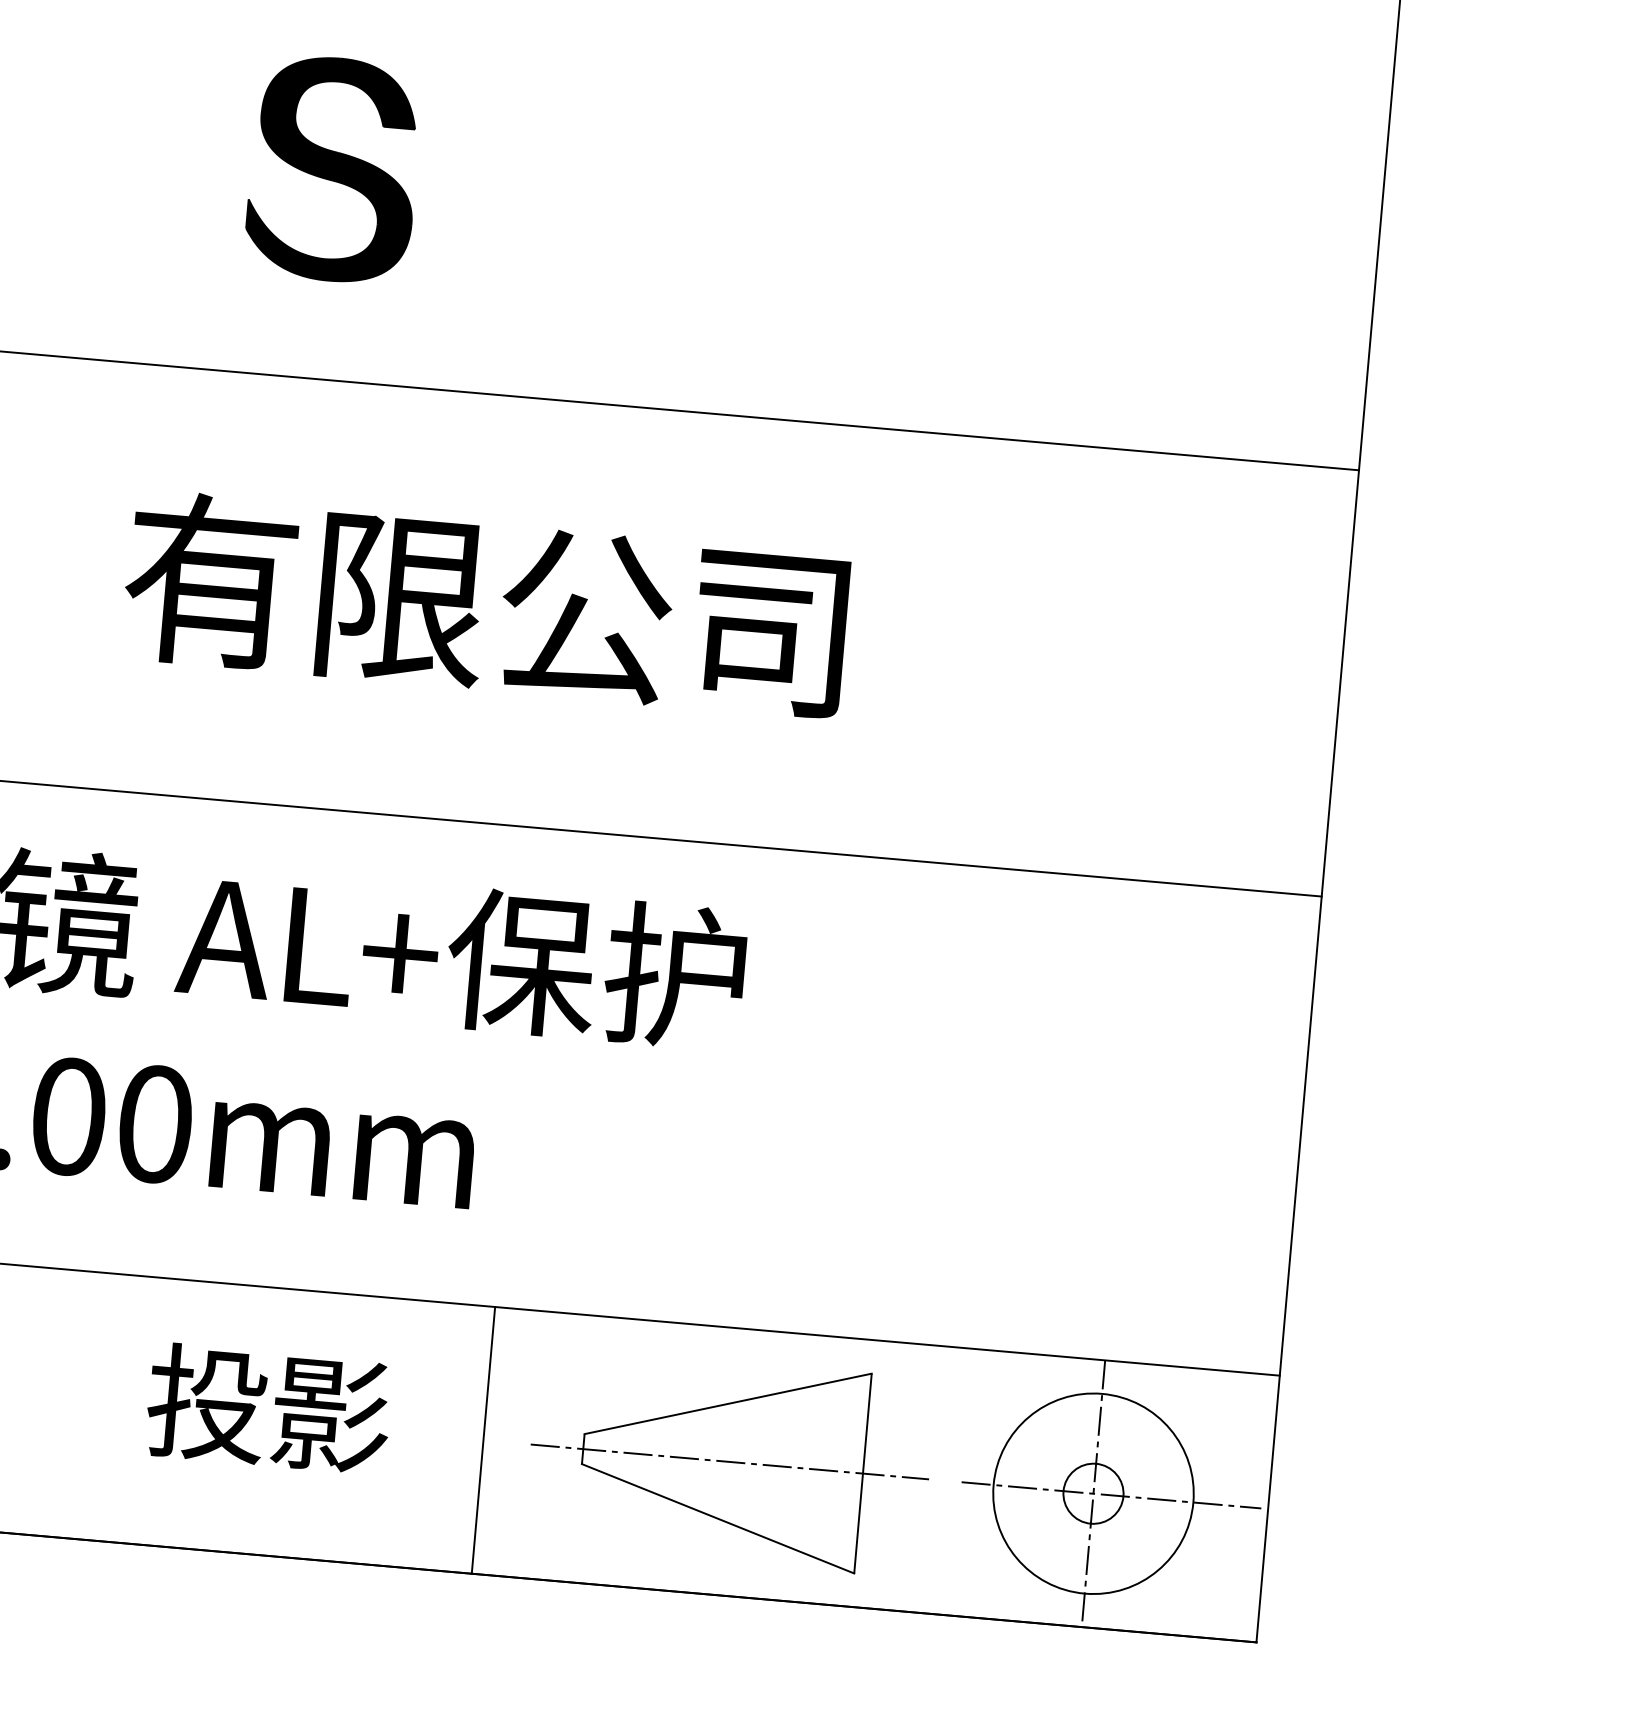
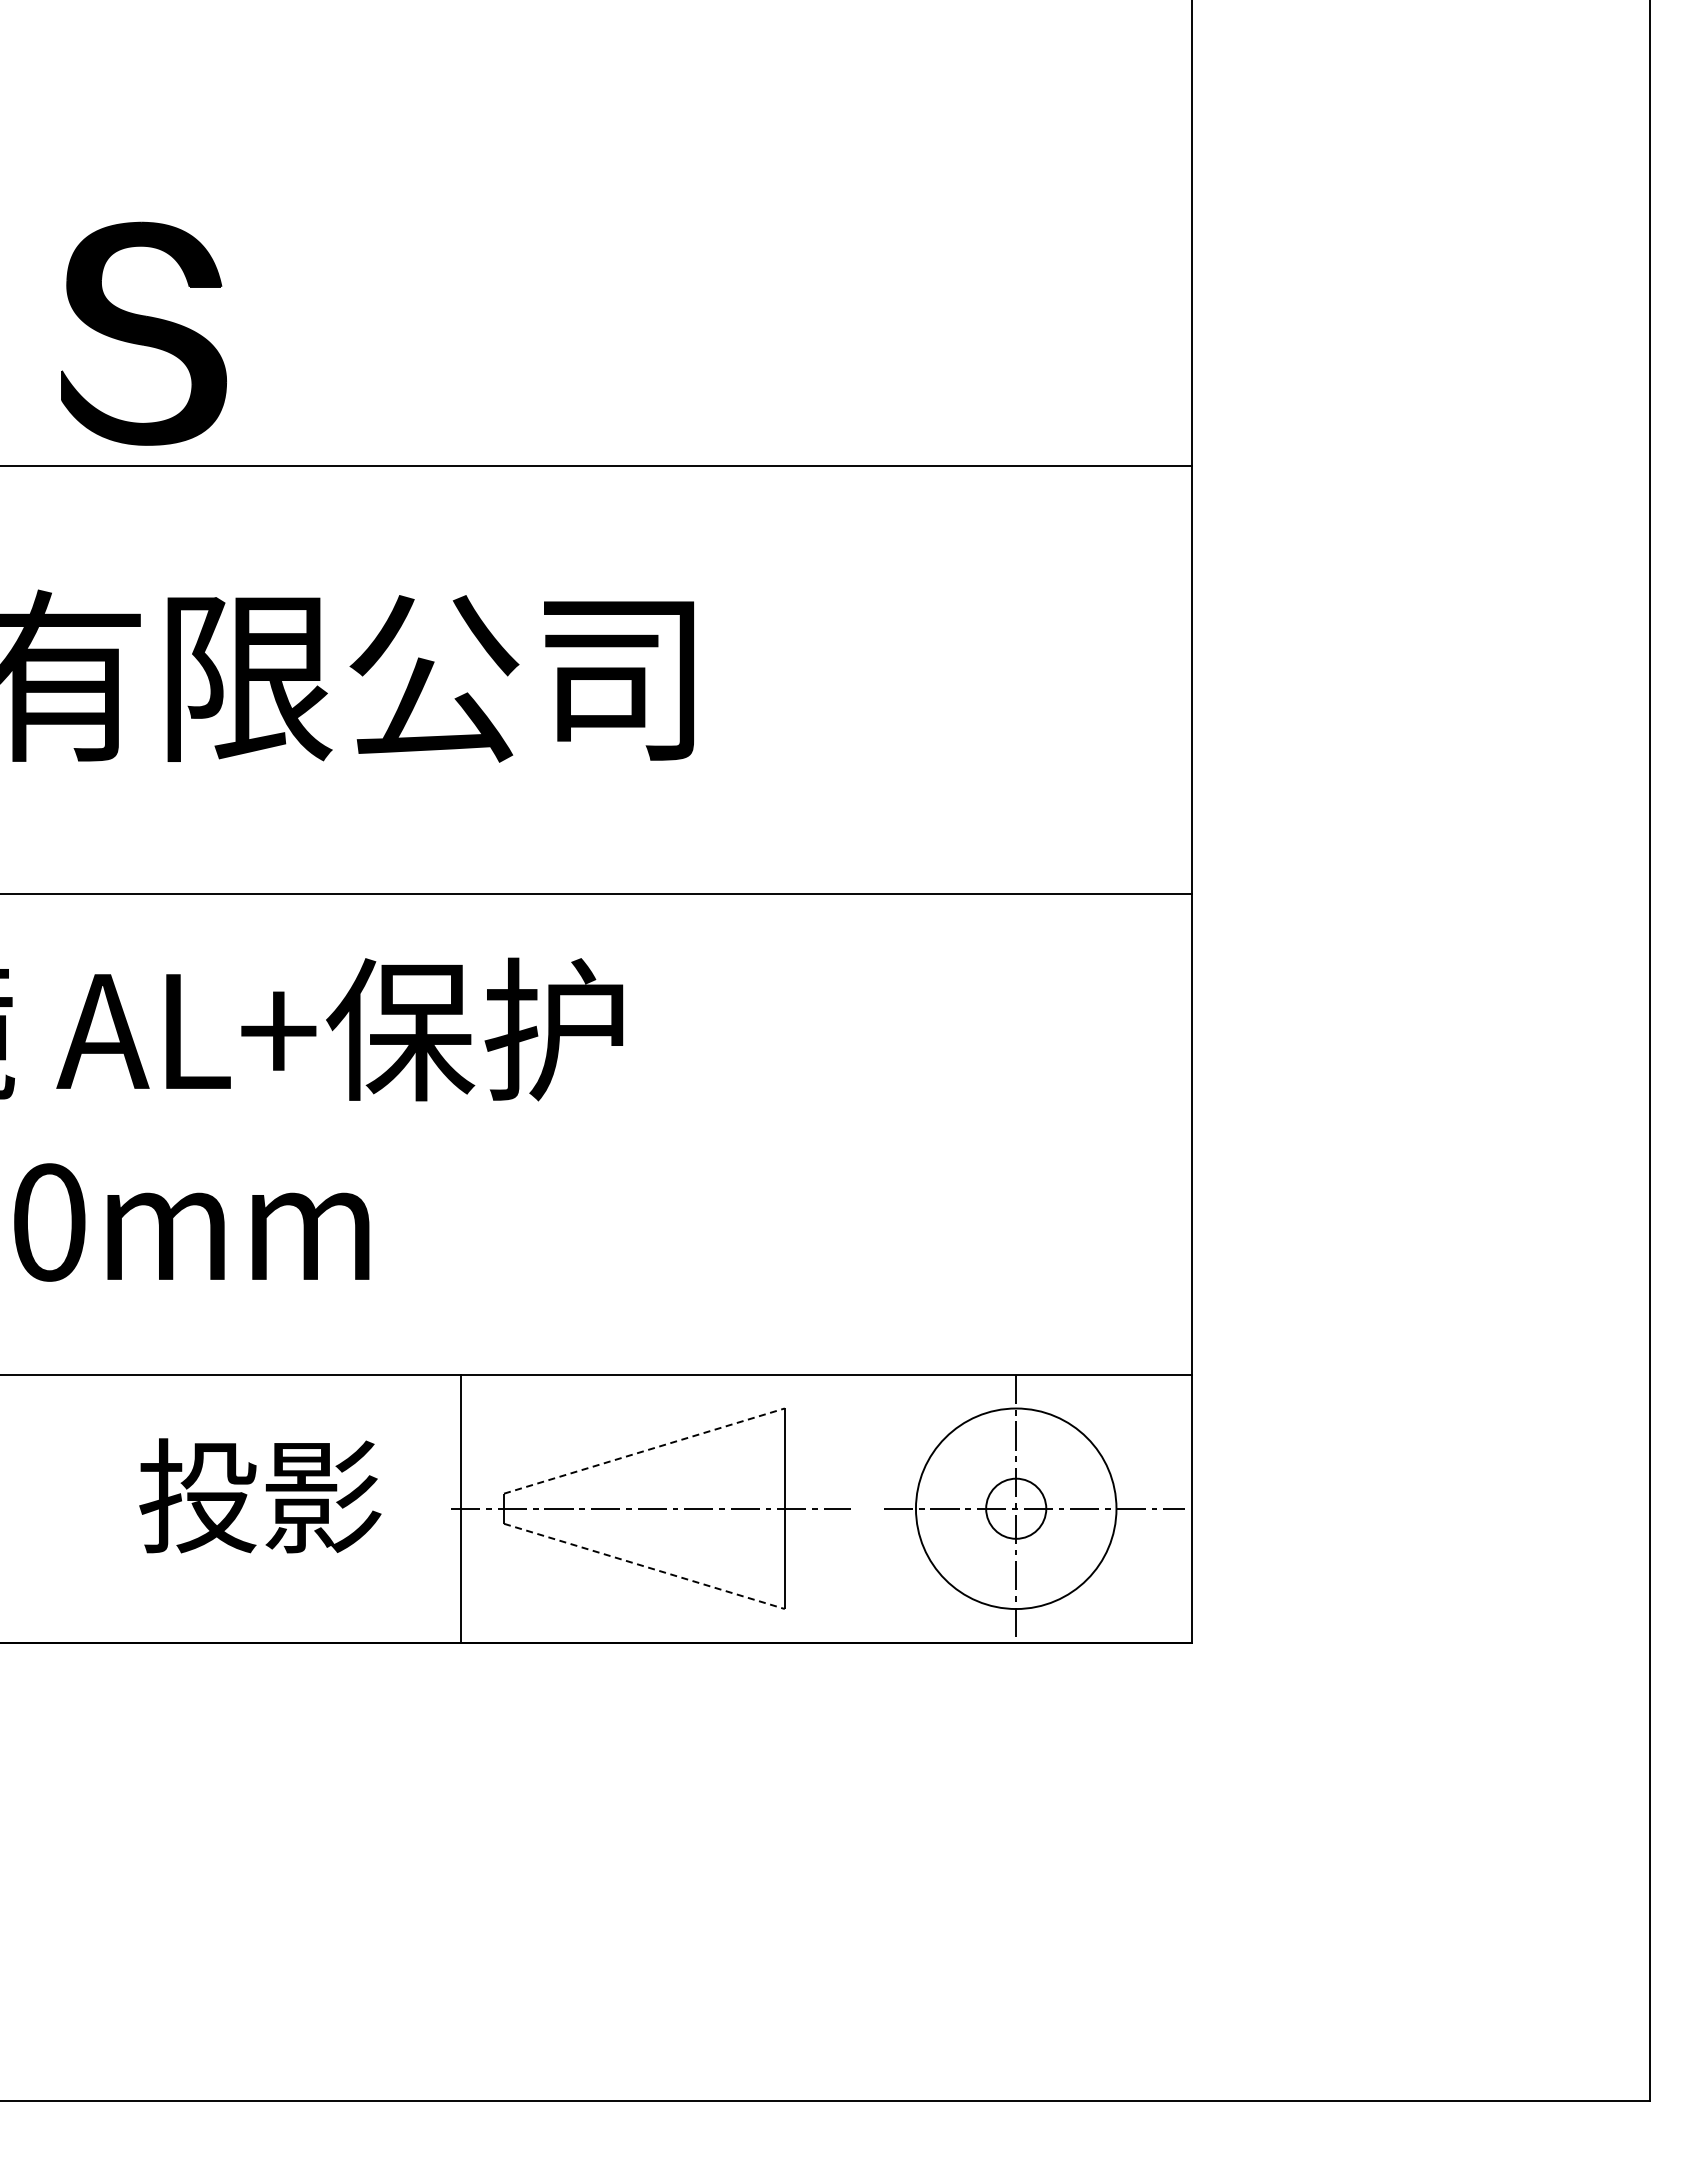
part: (333, 169) -> (143, 333), moved
line: (728, 1404) -> (644, 1451), solid -> dashed
text: (269, 1408) -> (260, 1495), moved
line: (483, 1440) -> (460, 1508), moved
line: (718, 1518) -> (644, 1566), solid -> dashed

